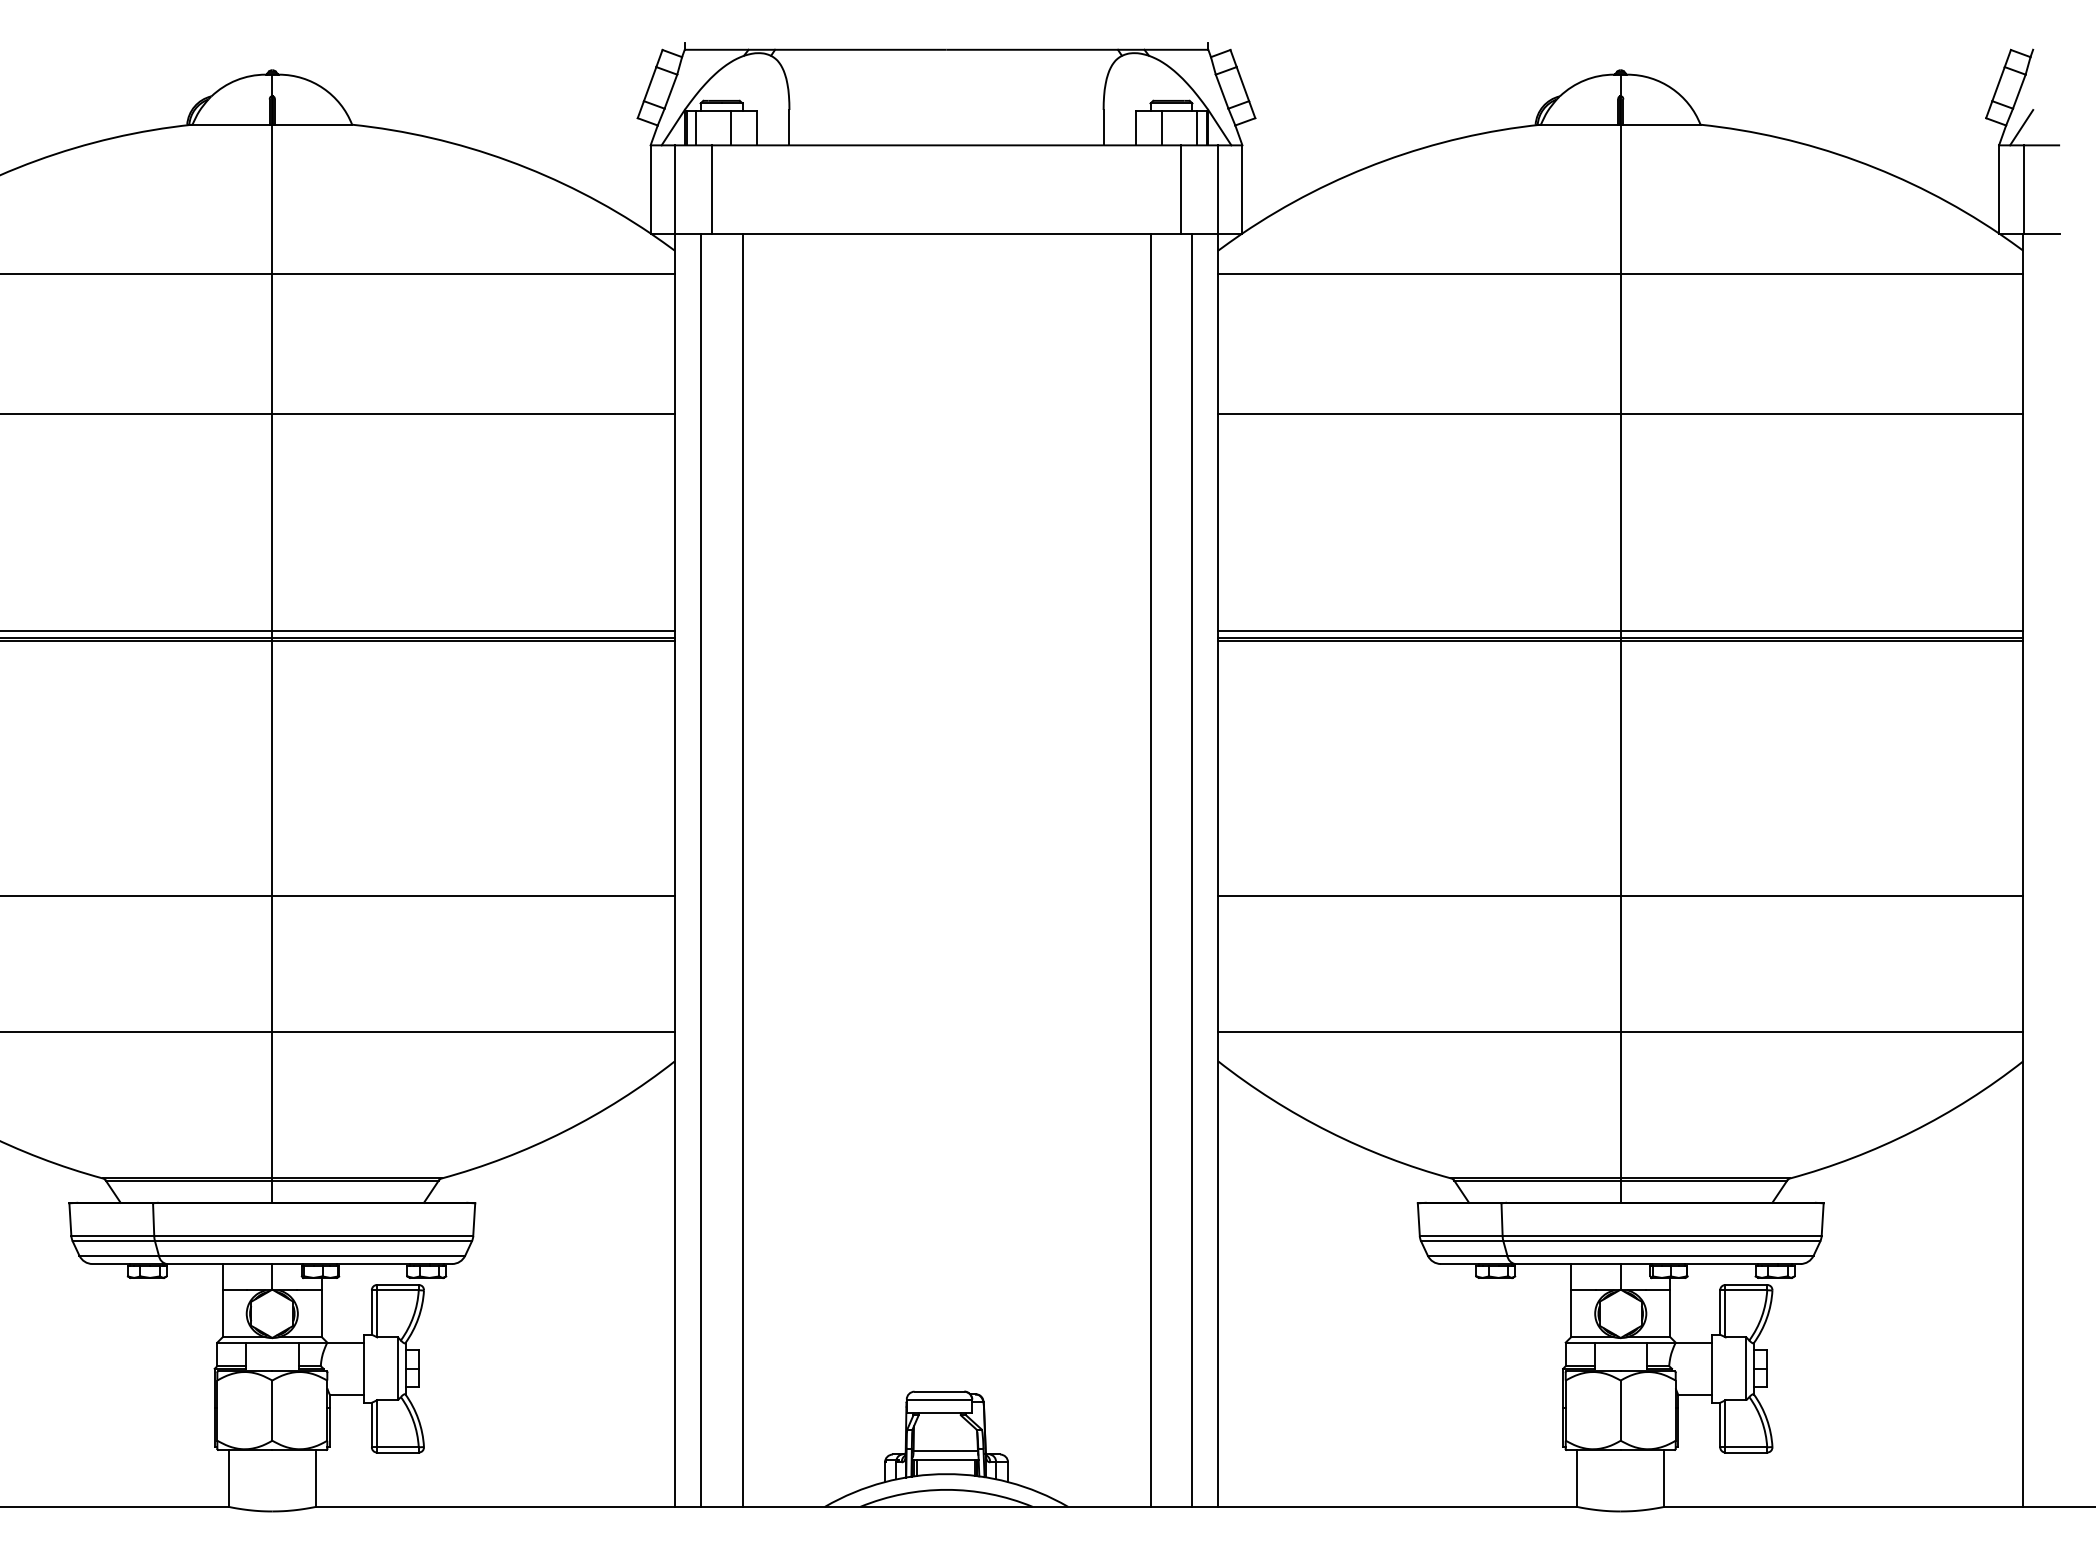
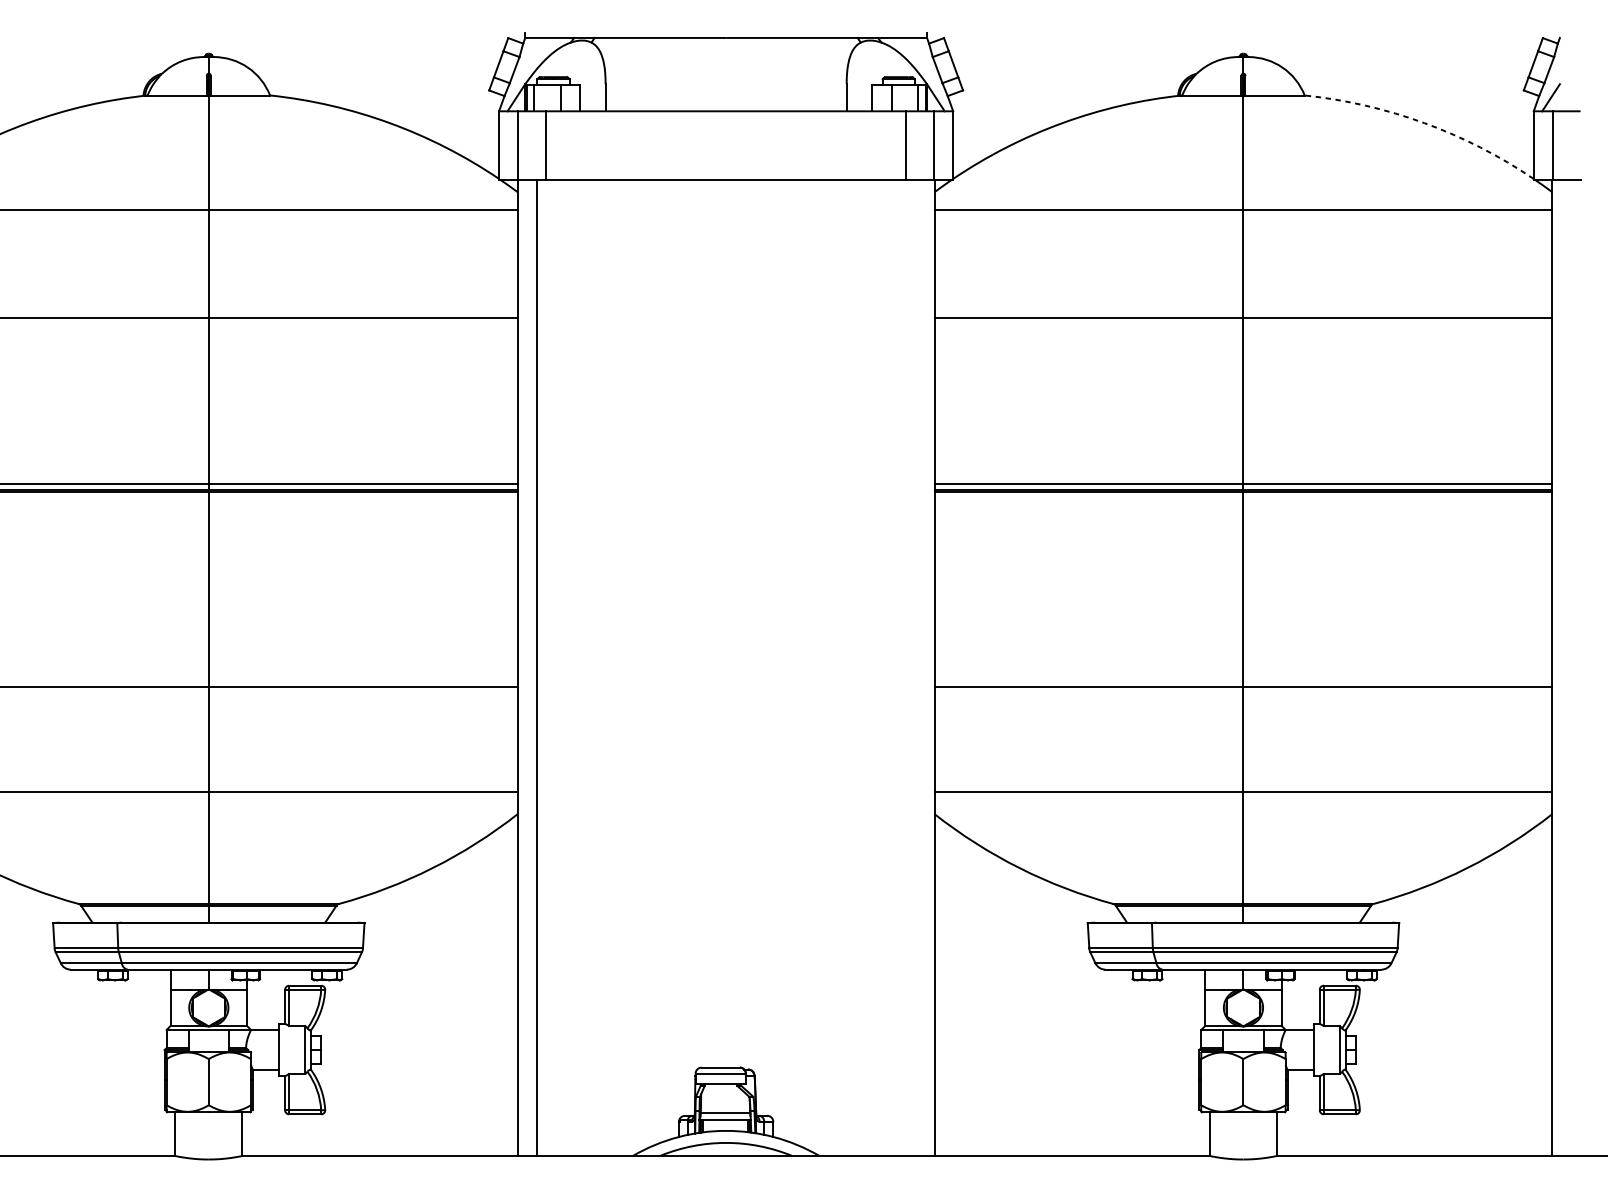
arc: (1856, 160) -> (1424, 122), solid -> dashed
line: (742, 870) -> (569, 667), removed
line: (1150, 870) -> (882, 667), removed
line: (1192, 870) -> (914, 667), removed

